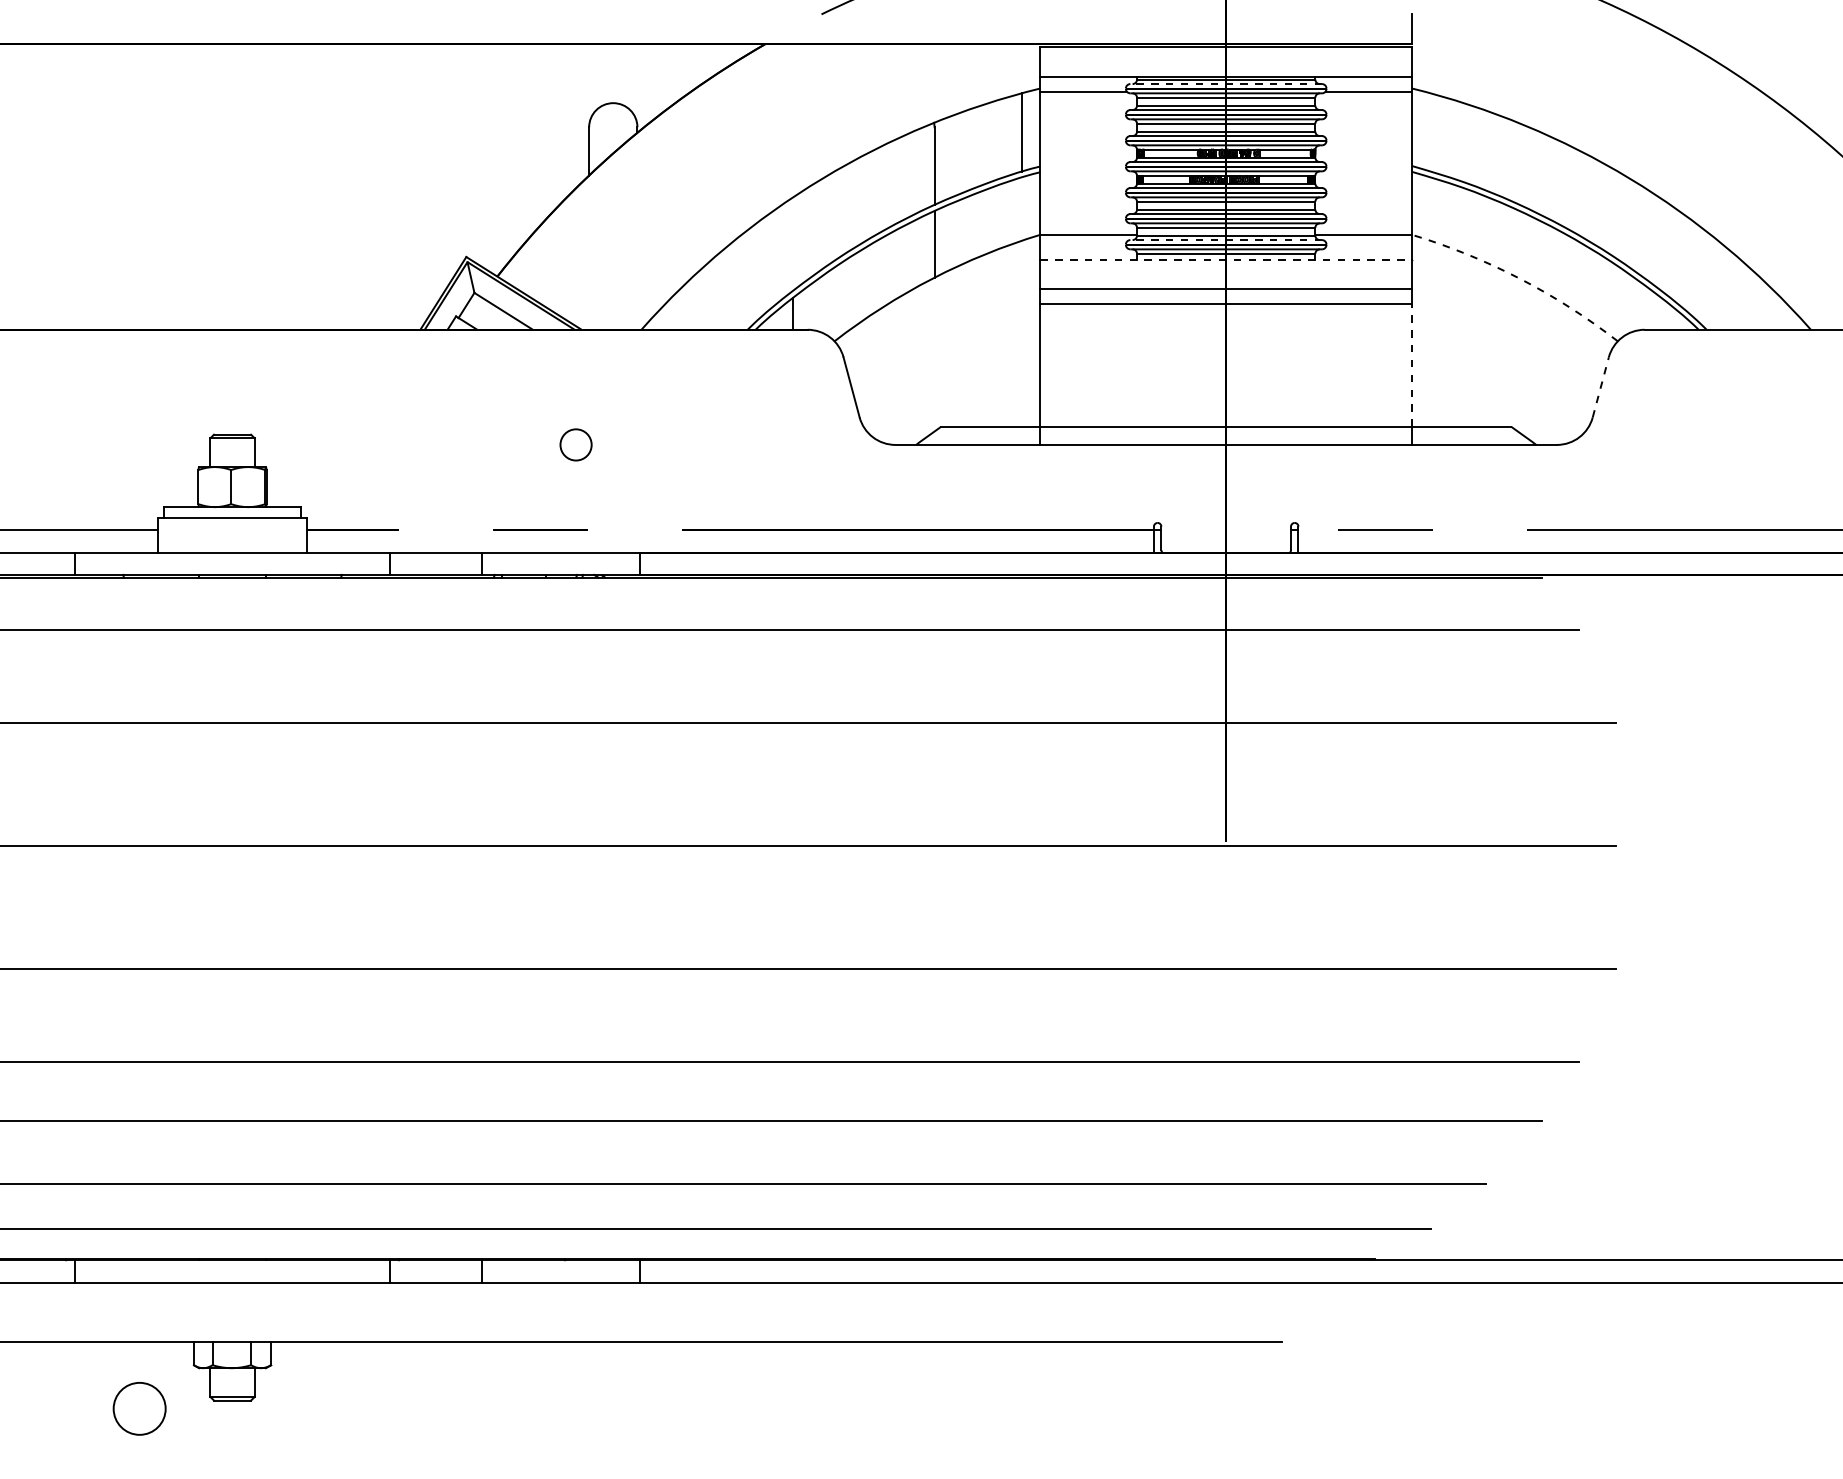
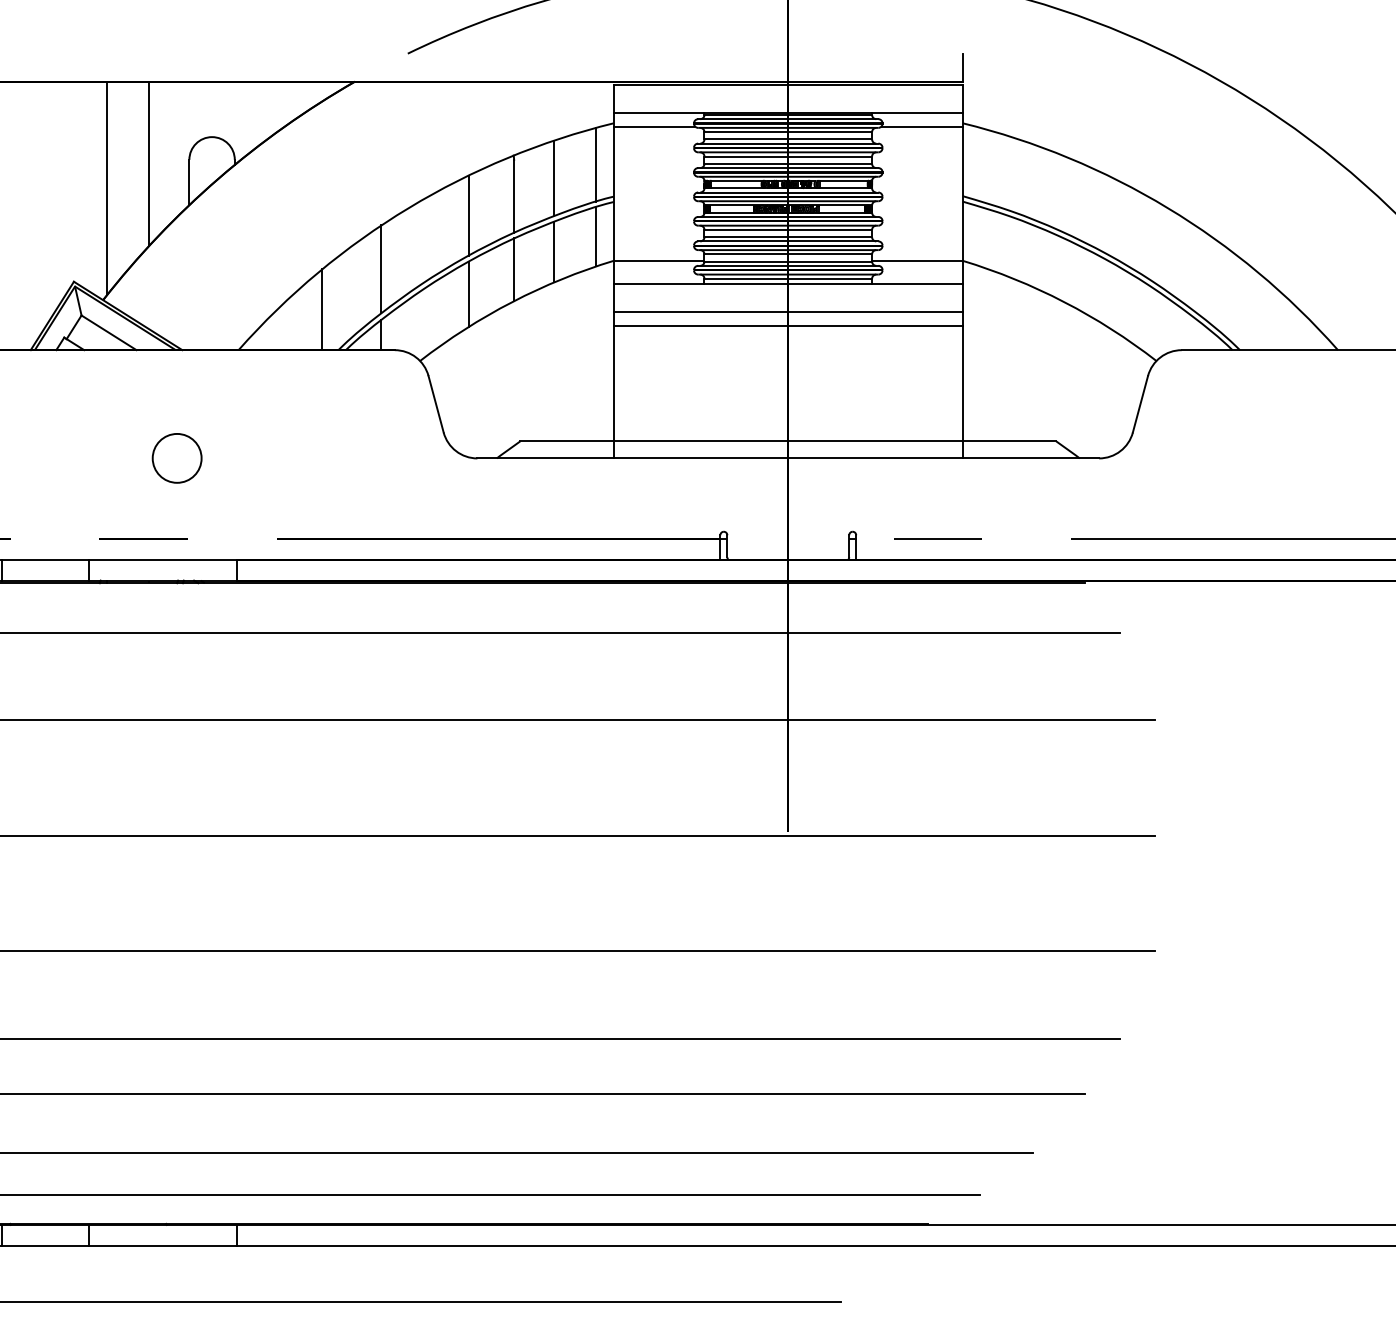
line: (1226, 84) -> (788, 119), dashed -> solid
line: (546, 131) -> (149, 163), added
line: (977, 146) -> (554, 177), added
line: (501, 157) -> (106, 188), added
line: (886, 186) -> (468, 215), added
line: (1021, 209) -> (595, 237), added
line: (977, 225) -> (554, 252), added
line: (1226, 240) -> (788, 266), dashed -> solid
line: (793, 243) -> (381, 269), added
line: (1226, 259) -> (788, 284), dashed -> solid
line: (886, 270) -> (468, 294), added
arc: (1519, 278) -> (1064, 301), dashed -> solid
line: (730, 286) -> (322, 309), added
line: (1411, 364) -> (962, 382), dashed -> solid
line: (1600, 386) -> (1140, 403), dashed -> solid
circle: (575, 444) -> (176, 458), size x1.67

